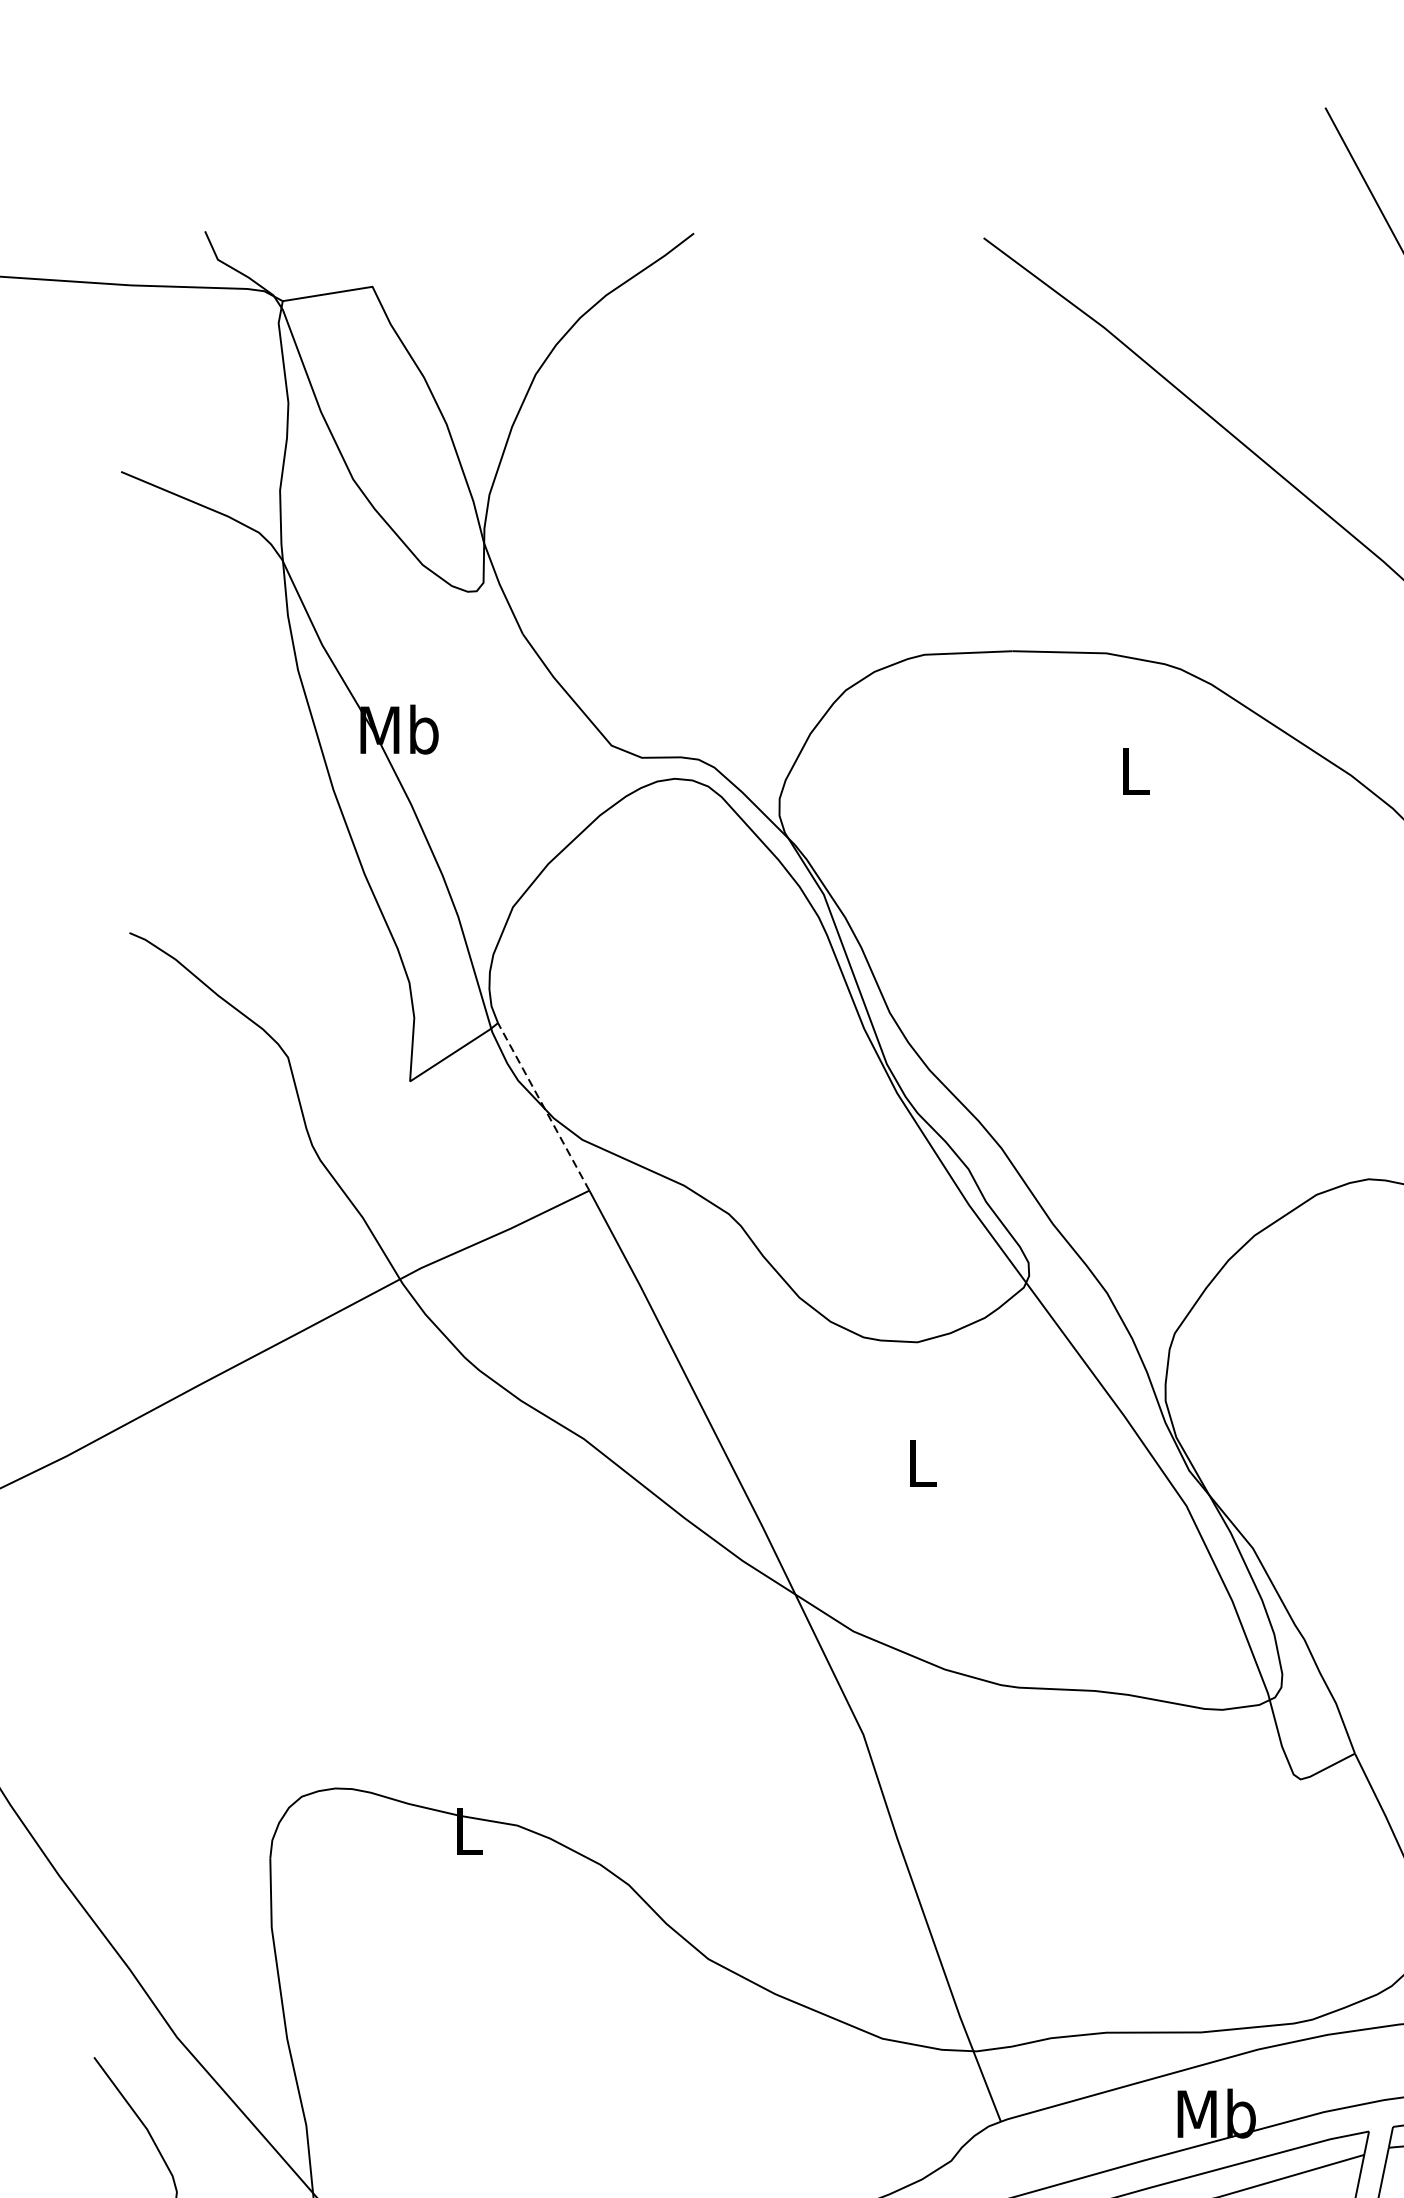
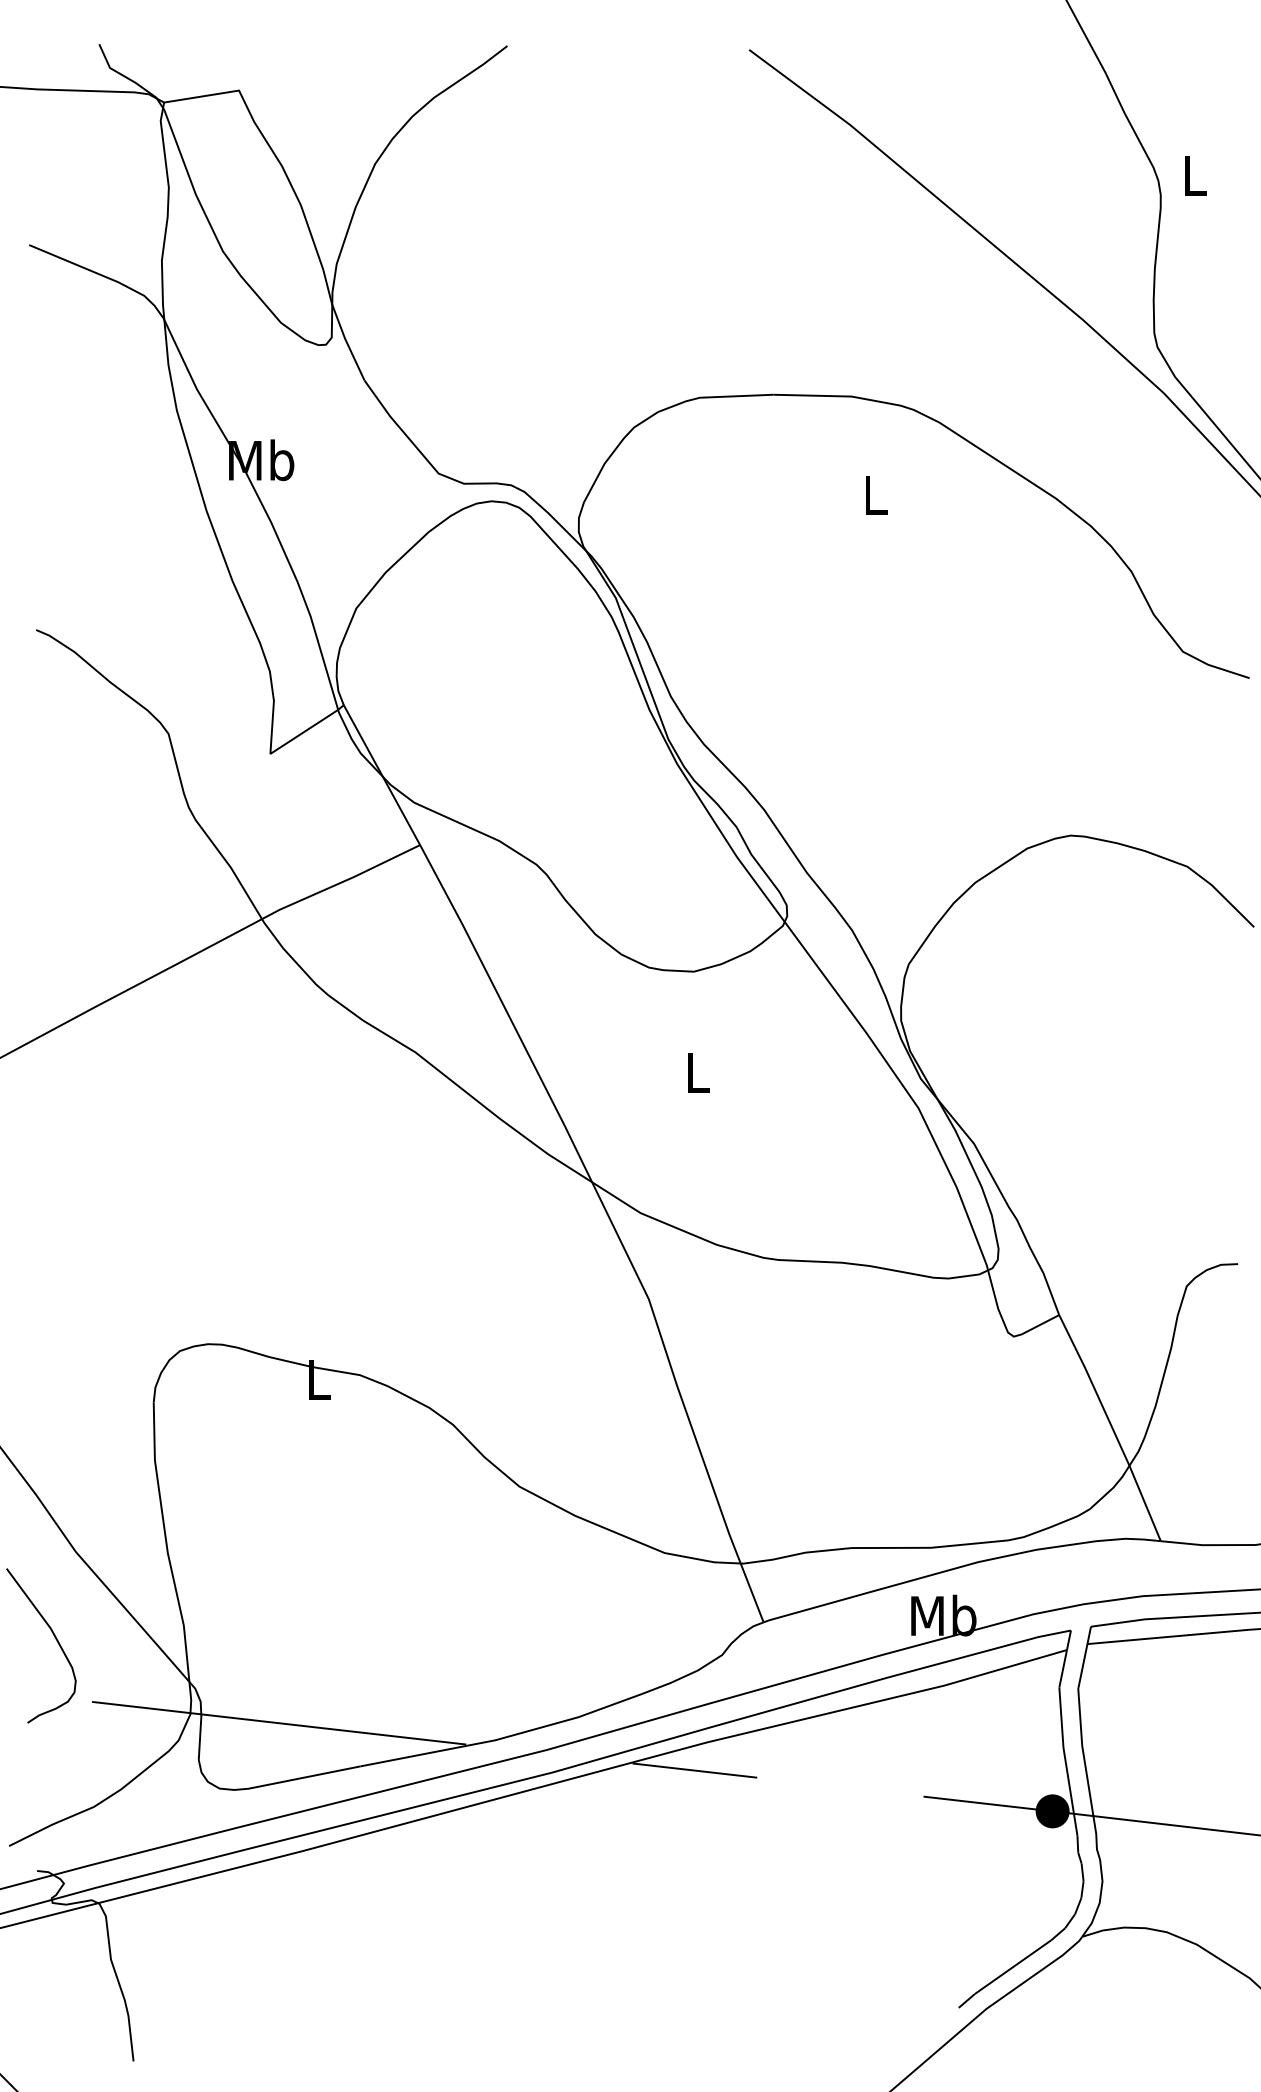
line: (543, 1107) -> (381, 775), dashed -> solid

